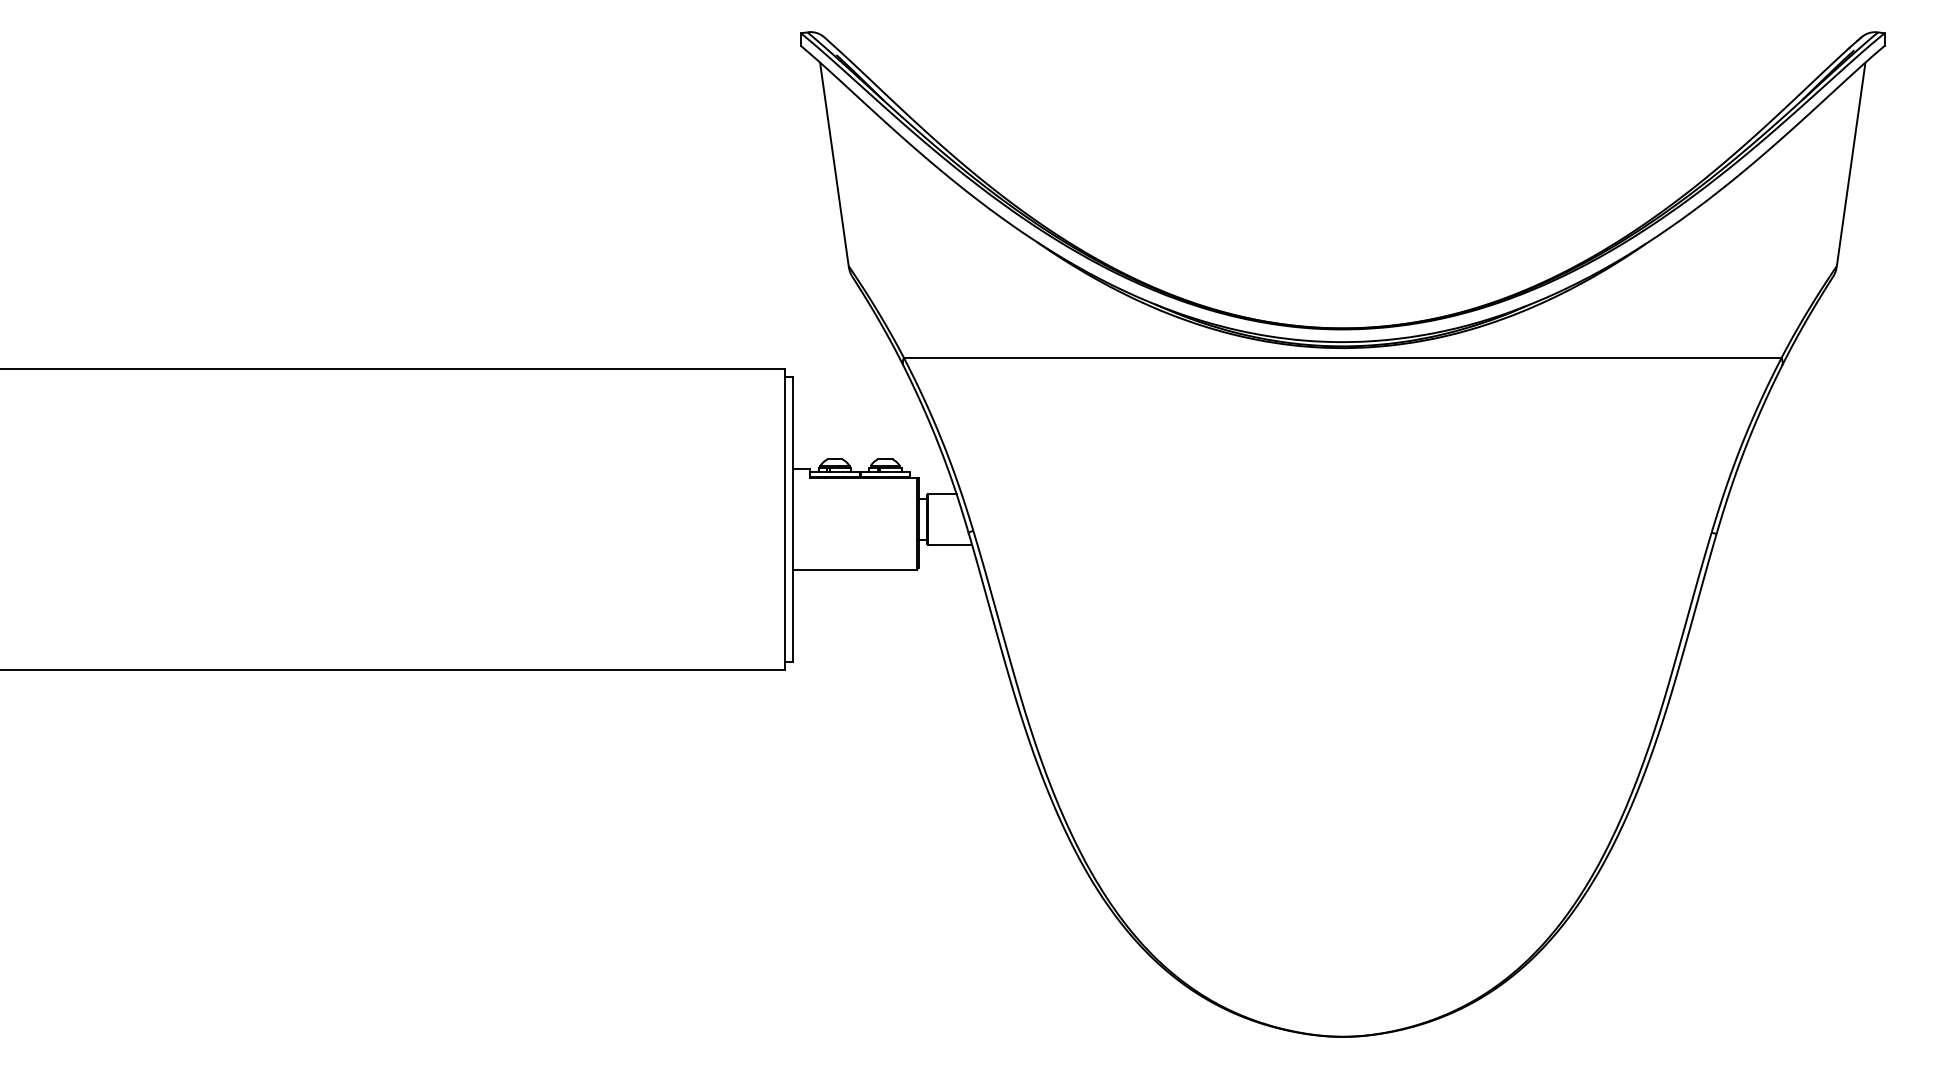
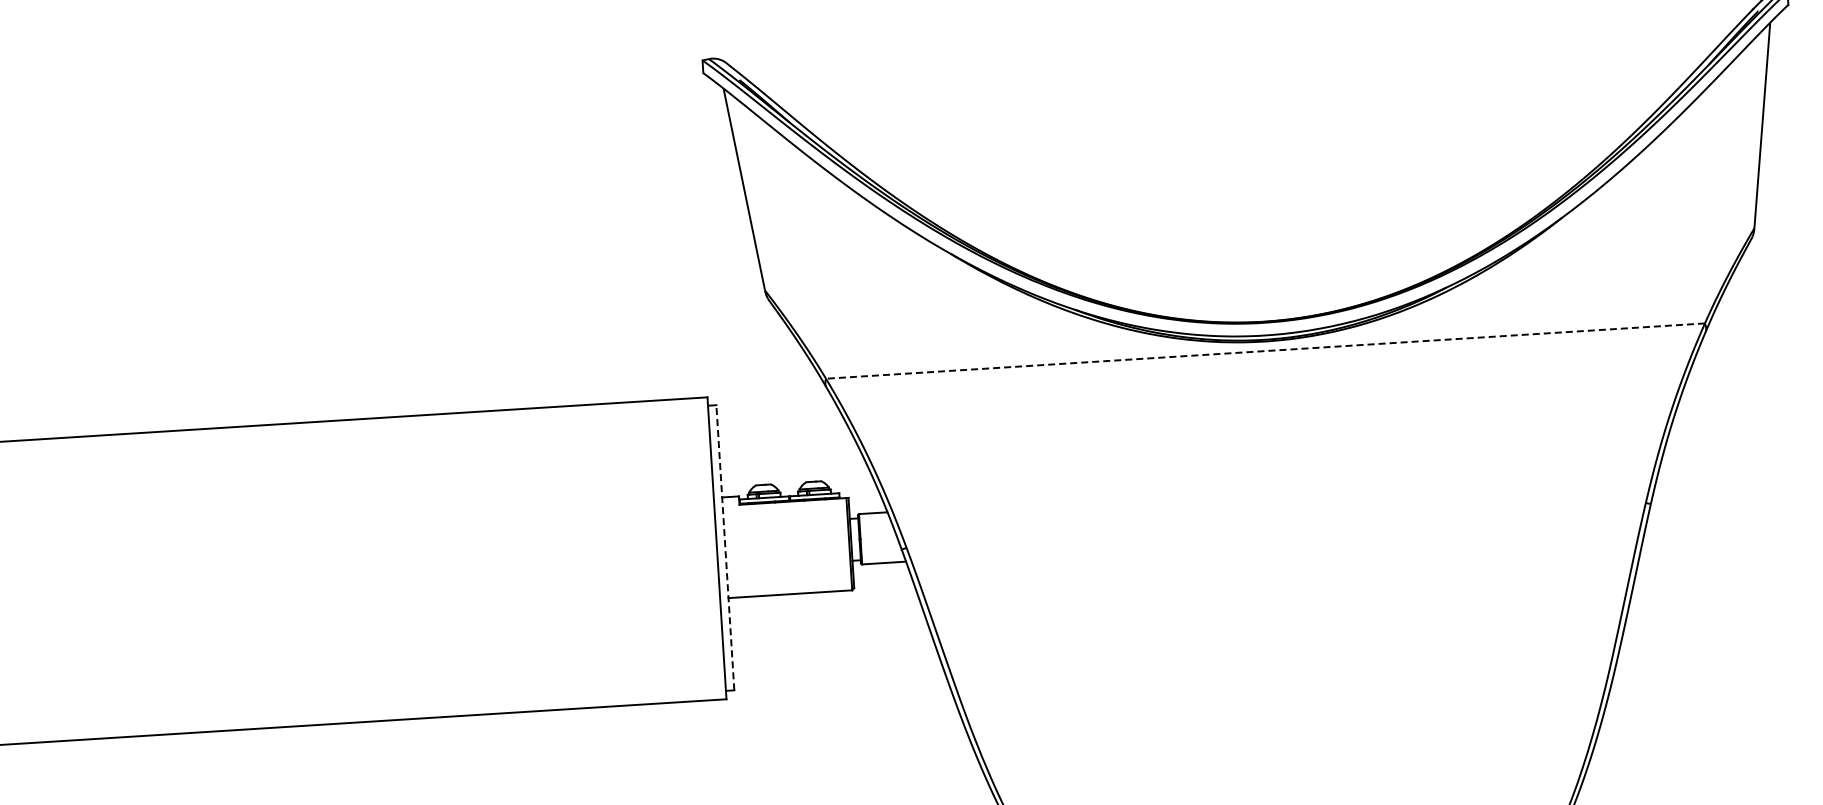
line: (1342, 357) -> (1265, 350), solid -> dashed
line: (793, 519) -> (725, 547), solid -> dashed

